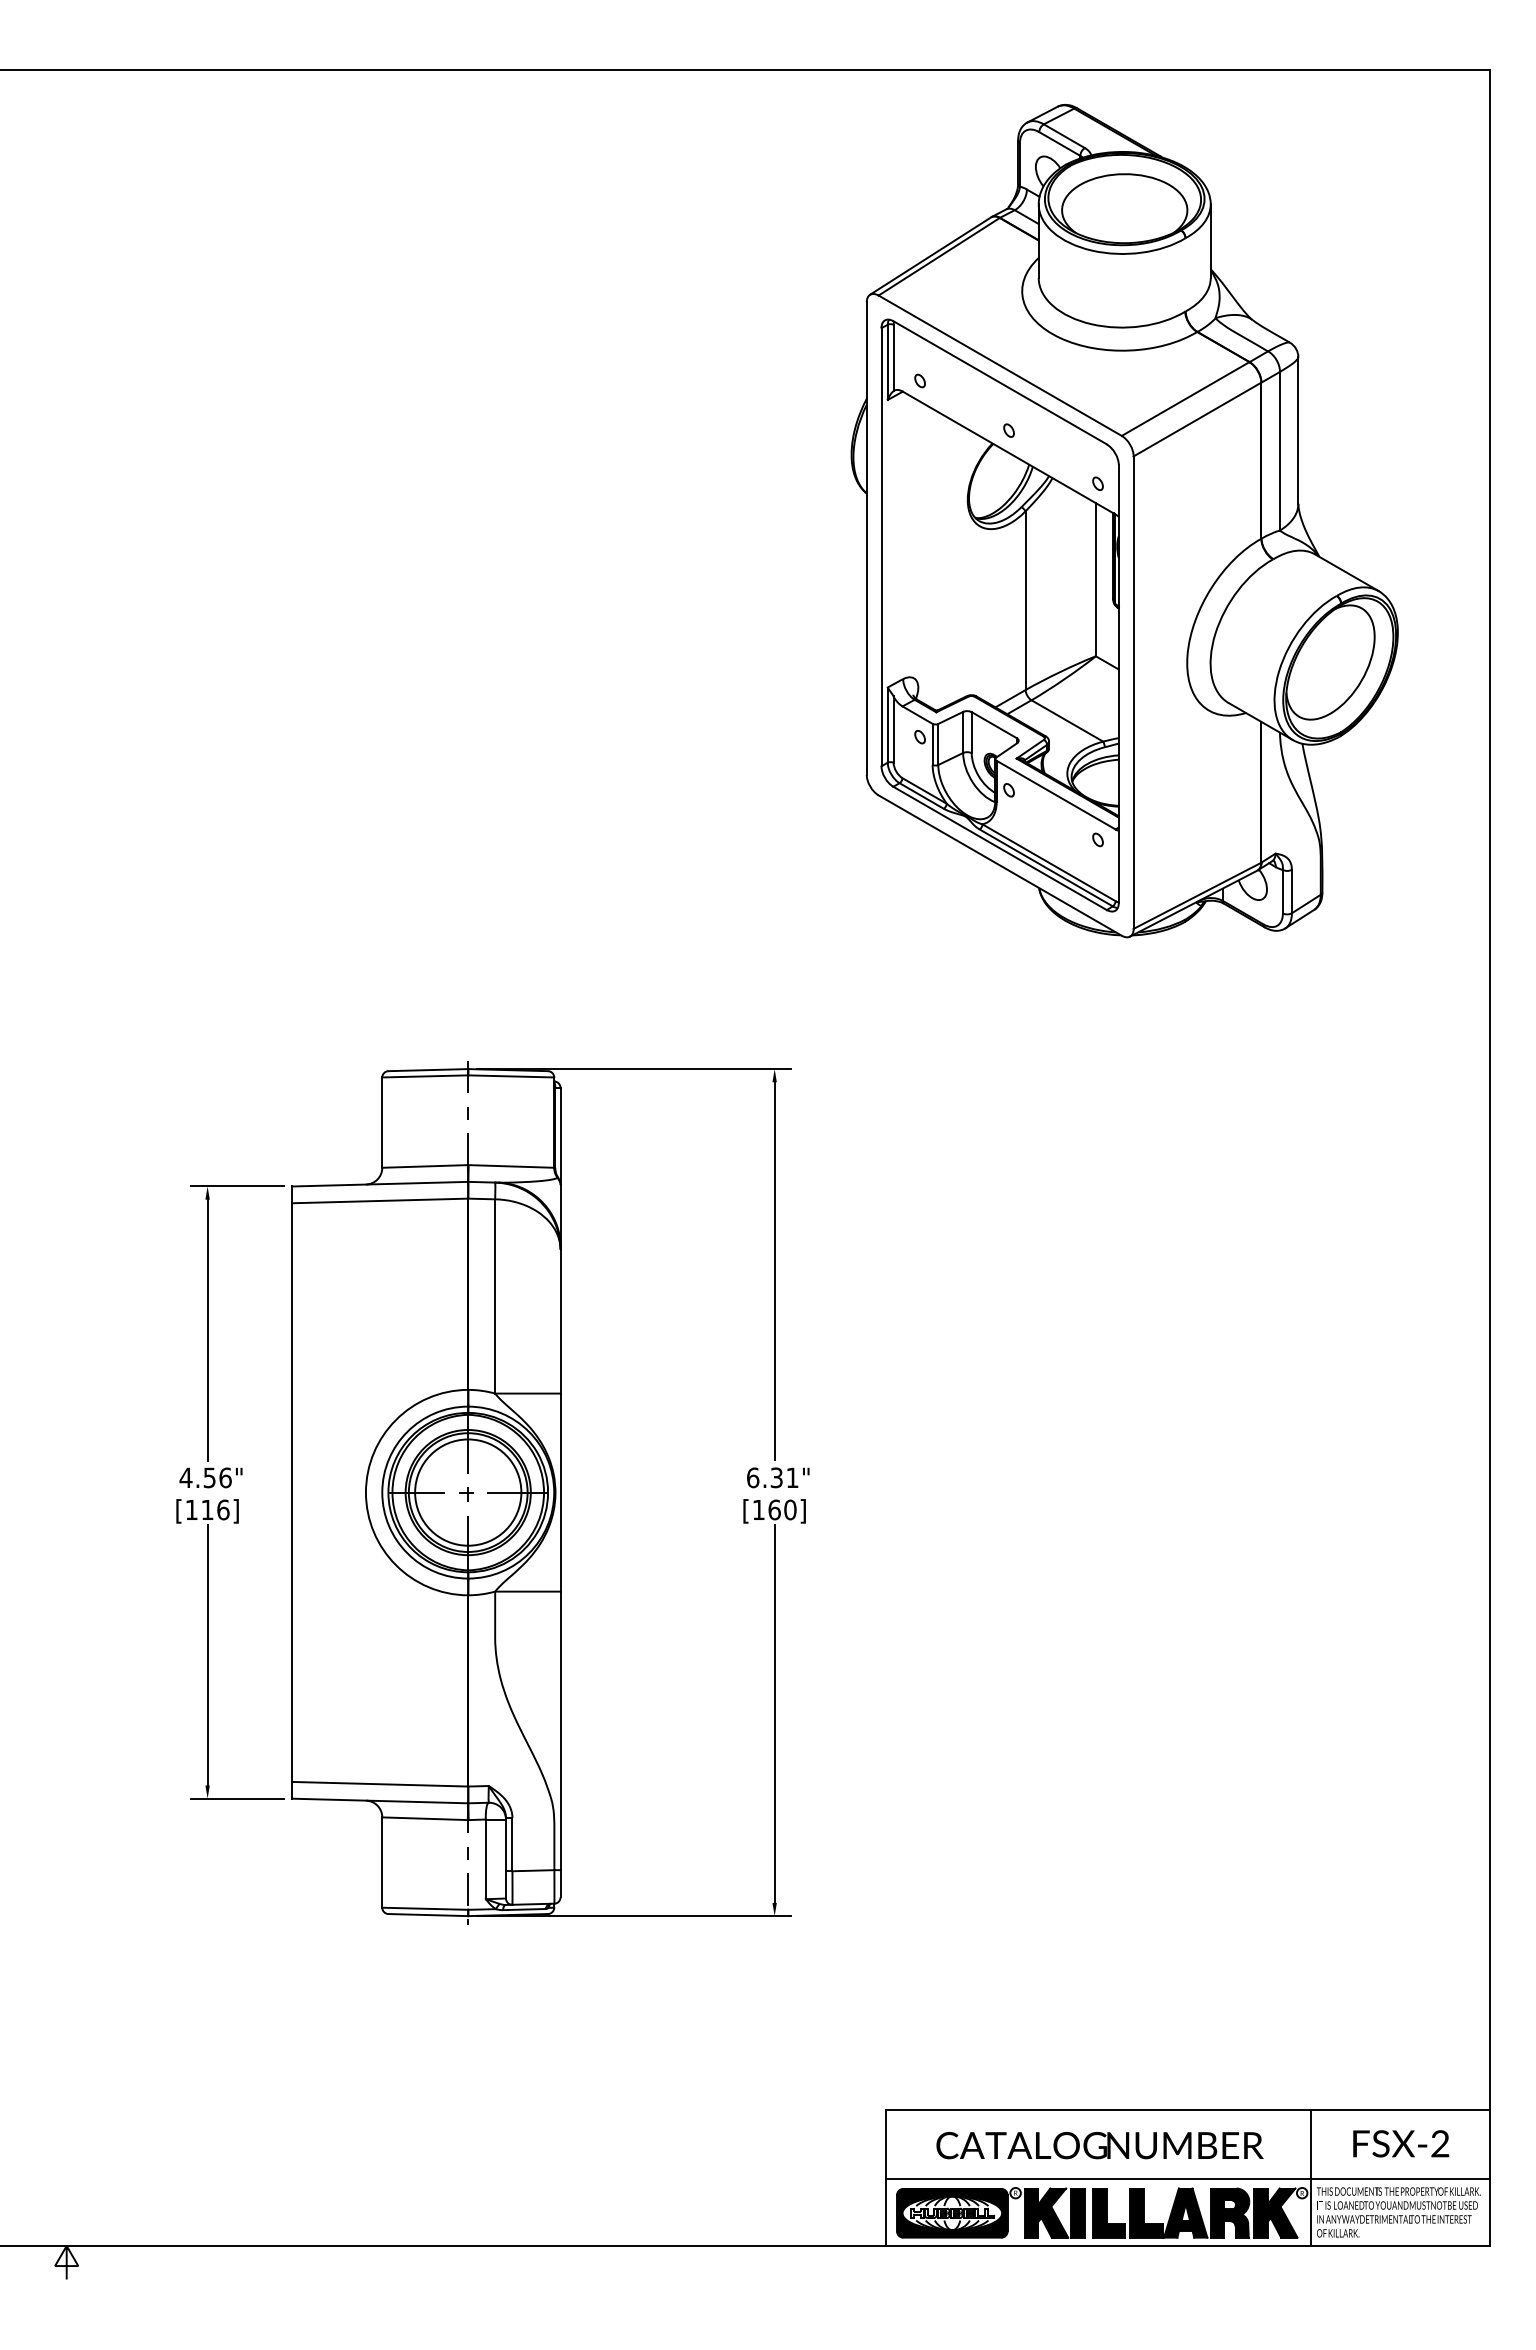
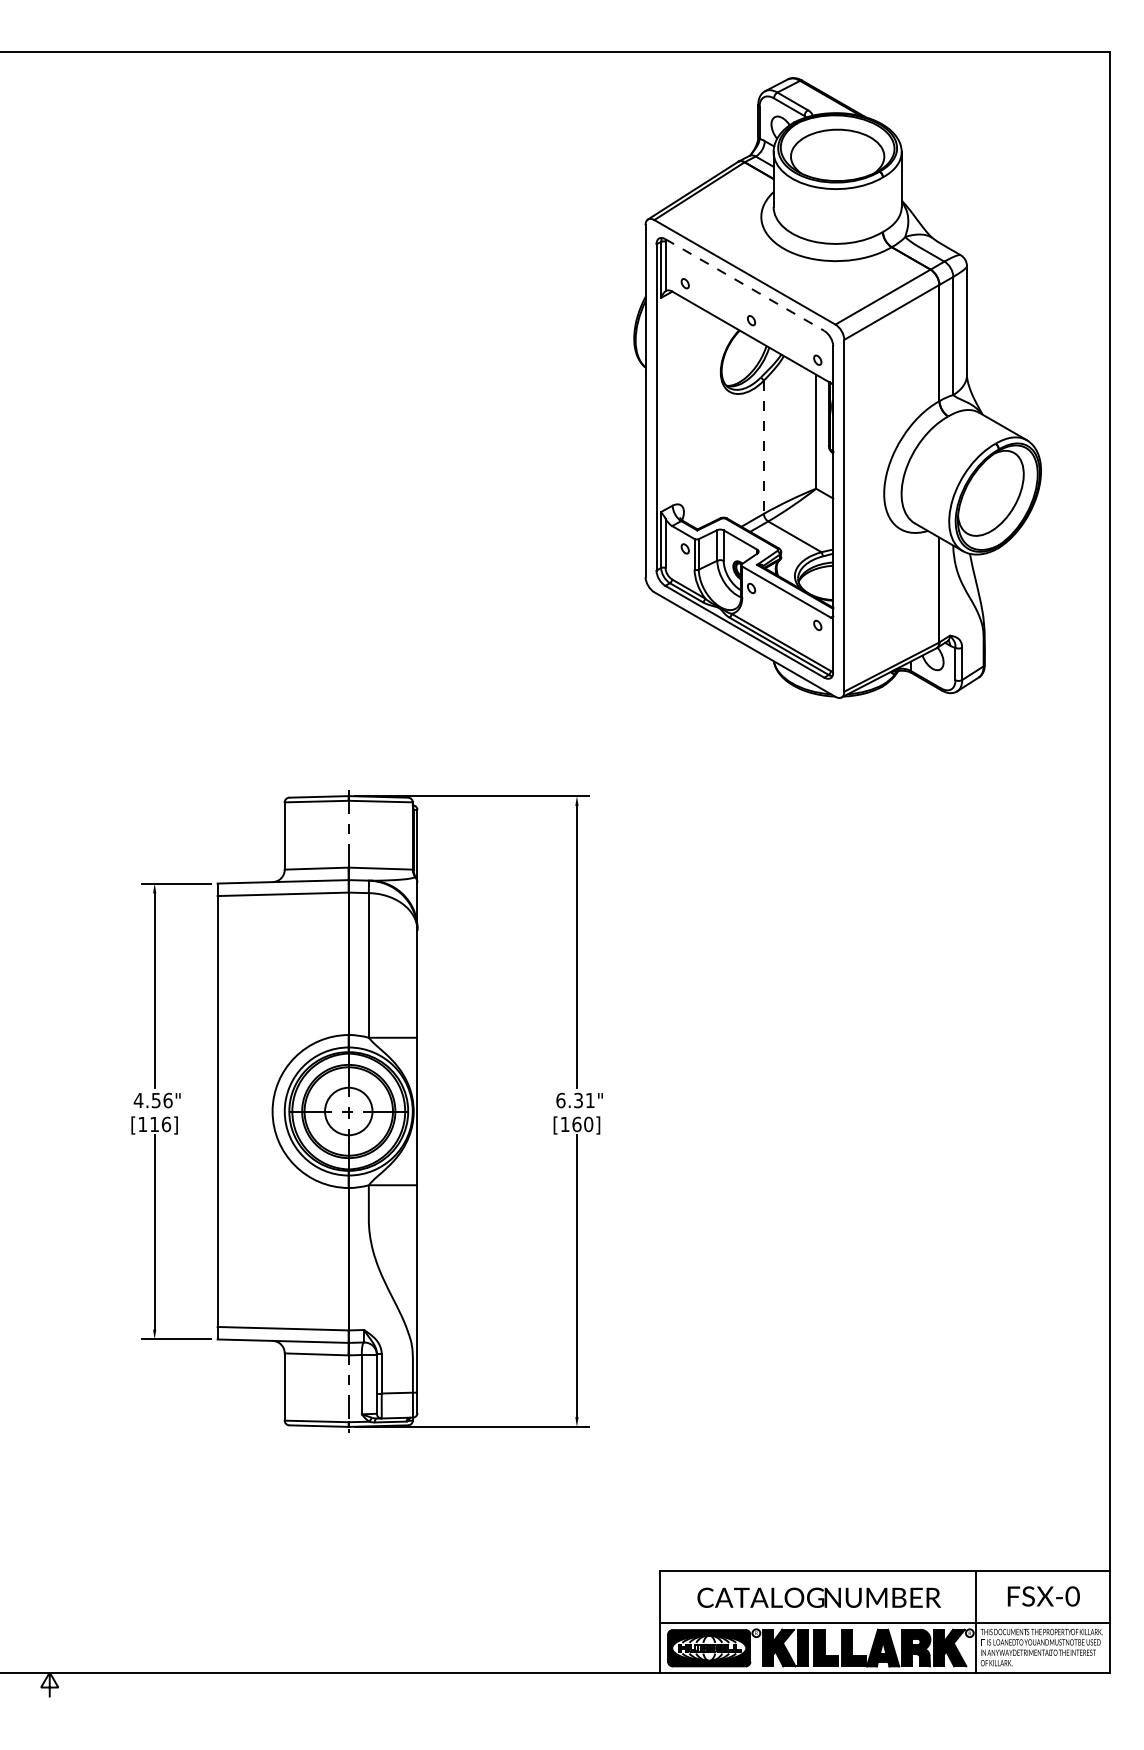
line: (1000, 383) -> (745, 285), solid -> dashed
line: (1025, 601) -> (763, 447), solid -> dashed
circle: (468, 1492) -> (348, 1111), size x0.6
text: (1440, 2143) -> (1072, 1596), FSX-2 -> FSX-0

